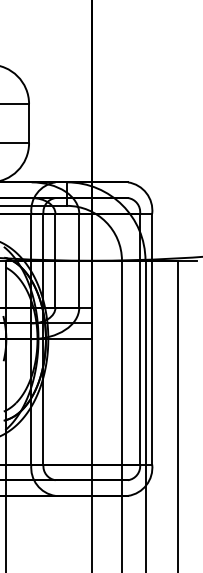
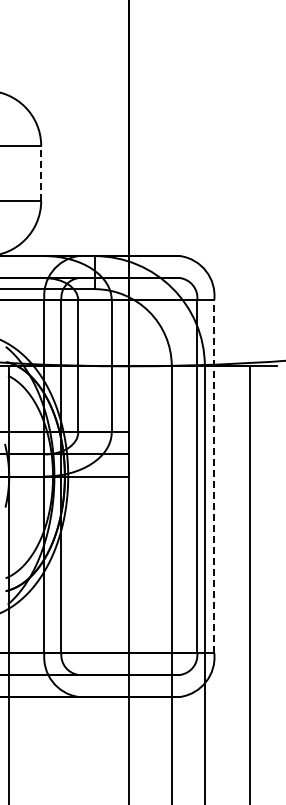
line: (29, 123) -> (41, 173), solid -> dashed
line: (152, 339) -> (214, 476), solid -> dashed

